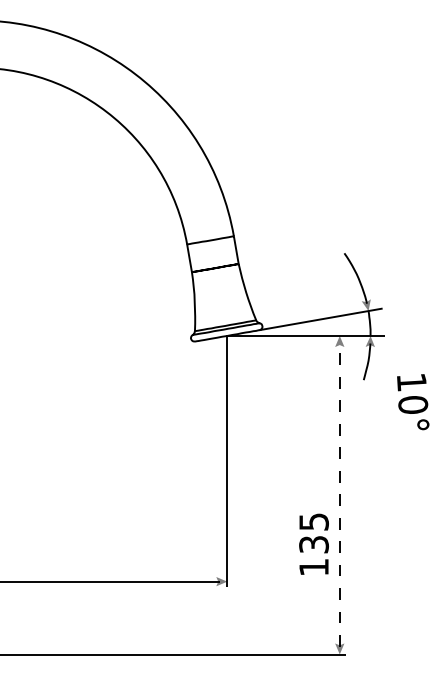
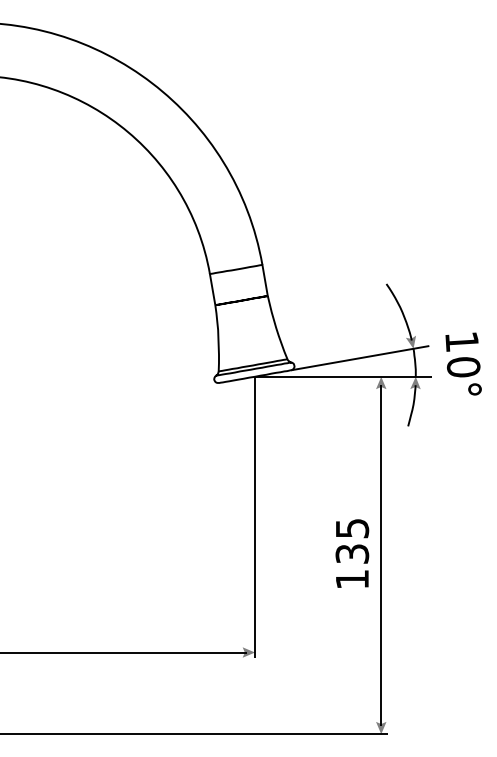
text: (413, 401) -> (463, 363), moved
line: (340, 495) -> (381, 555), dashed -> solid
text: (314, 544) -> (352, 553), moved

